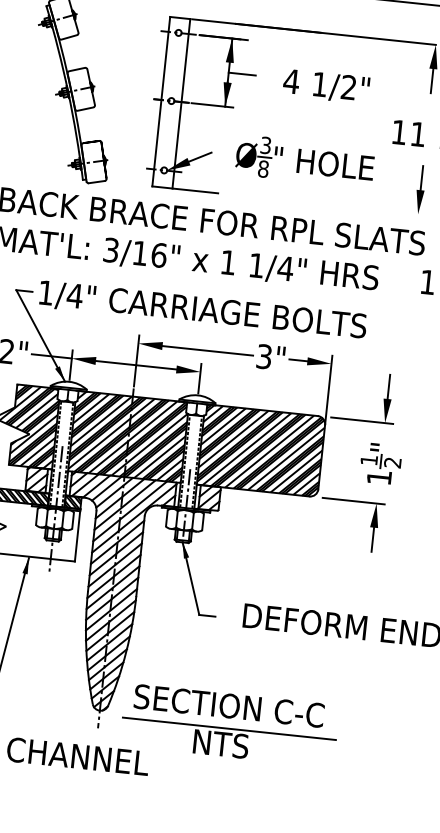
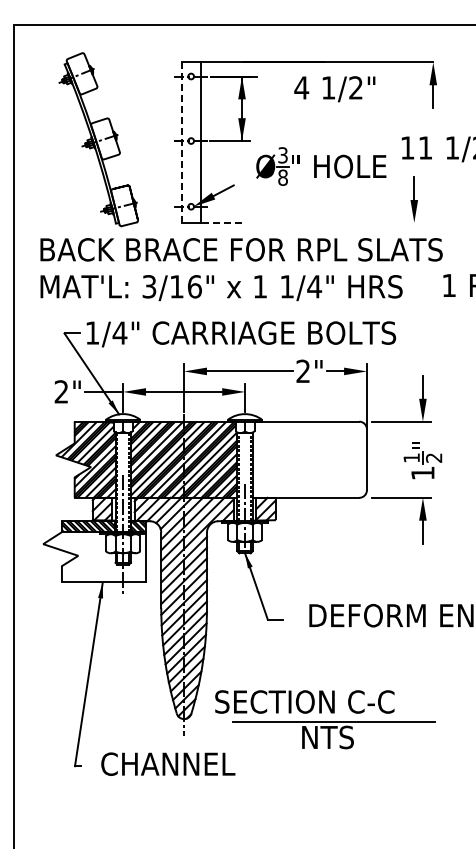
line: (241, 73) -> (254, 108), removed
text: (326, 86) -> (334, 89), moved
line: (161, 101) -> (181, 142), solid -> dashed
part: (305, 161) -> (321, 166), moved
part: (419, 189) -> (413, 199), moved
line: (196, 190) -> (223, 222), solid -> dashed
text: (263, 356) -> (302, 371), 3" -> 2"
hatch: (261, 450) -> (309, 459), removed
part: (227, 742) -> (333, 735), moved

